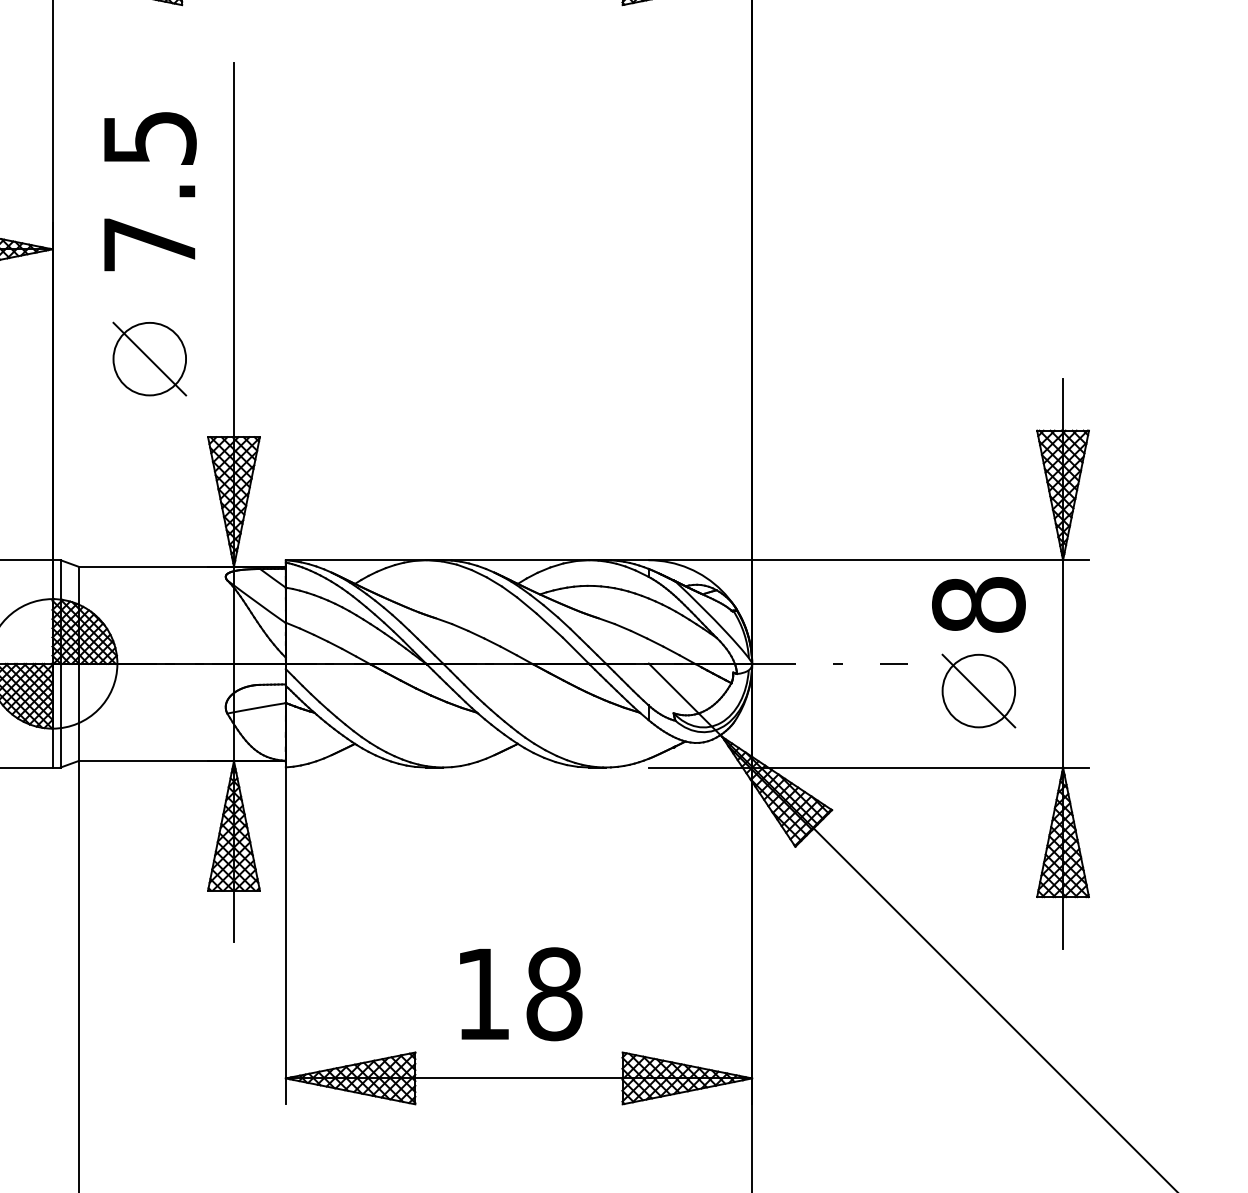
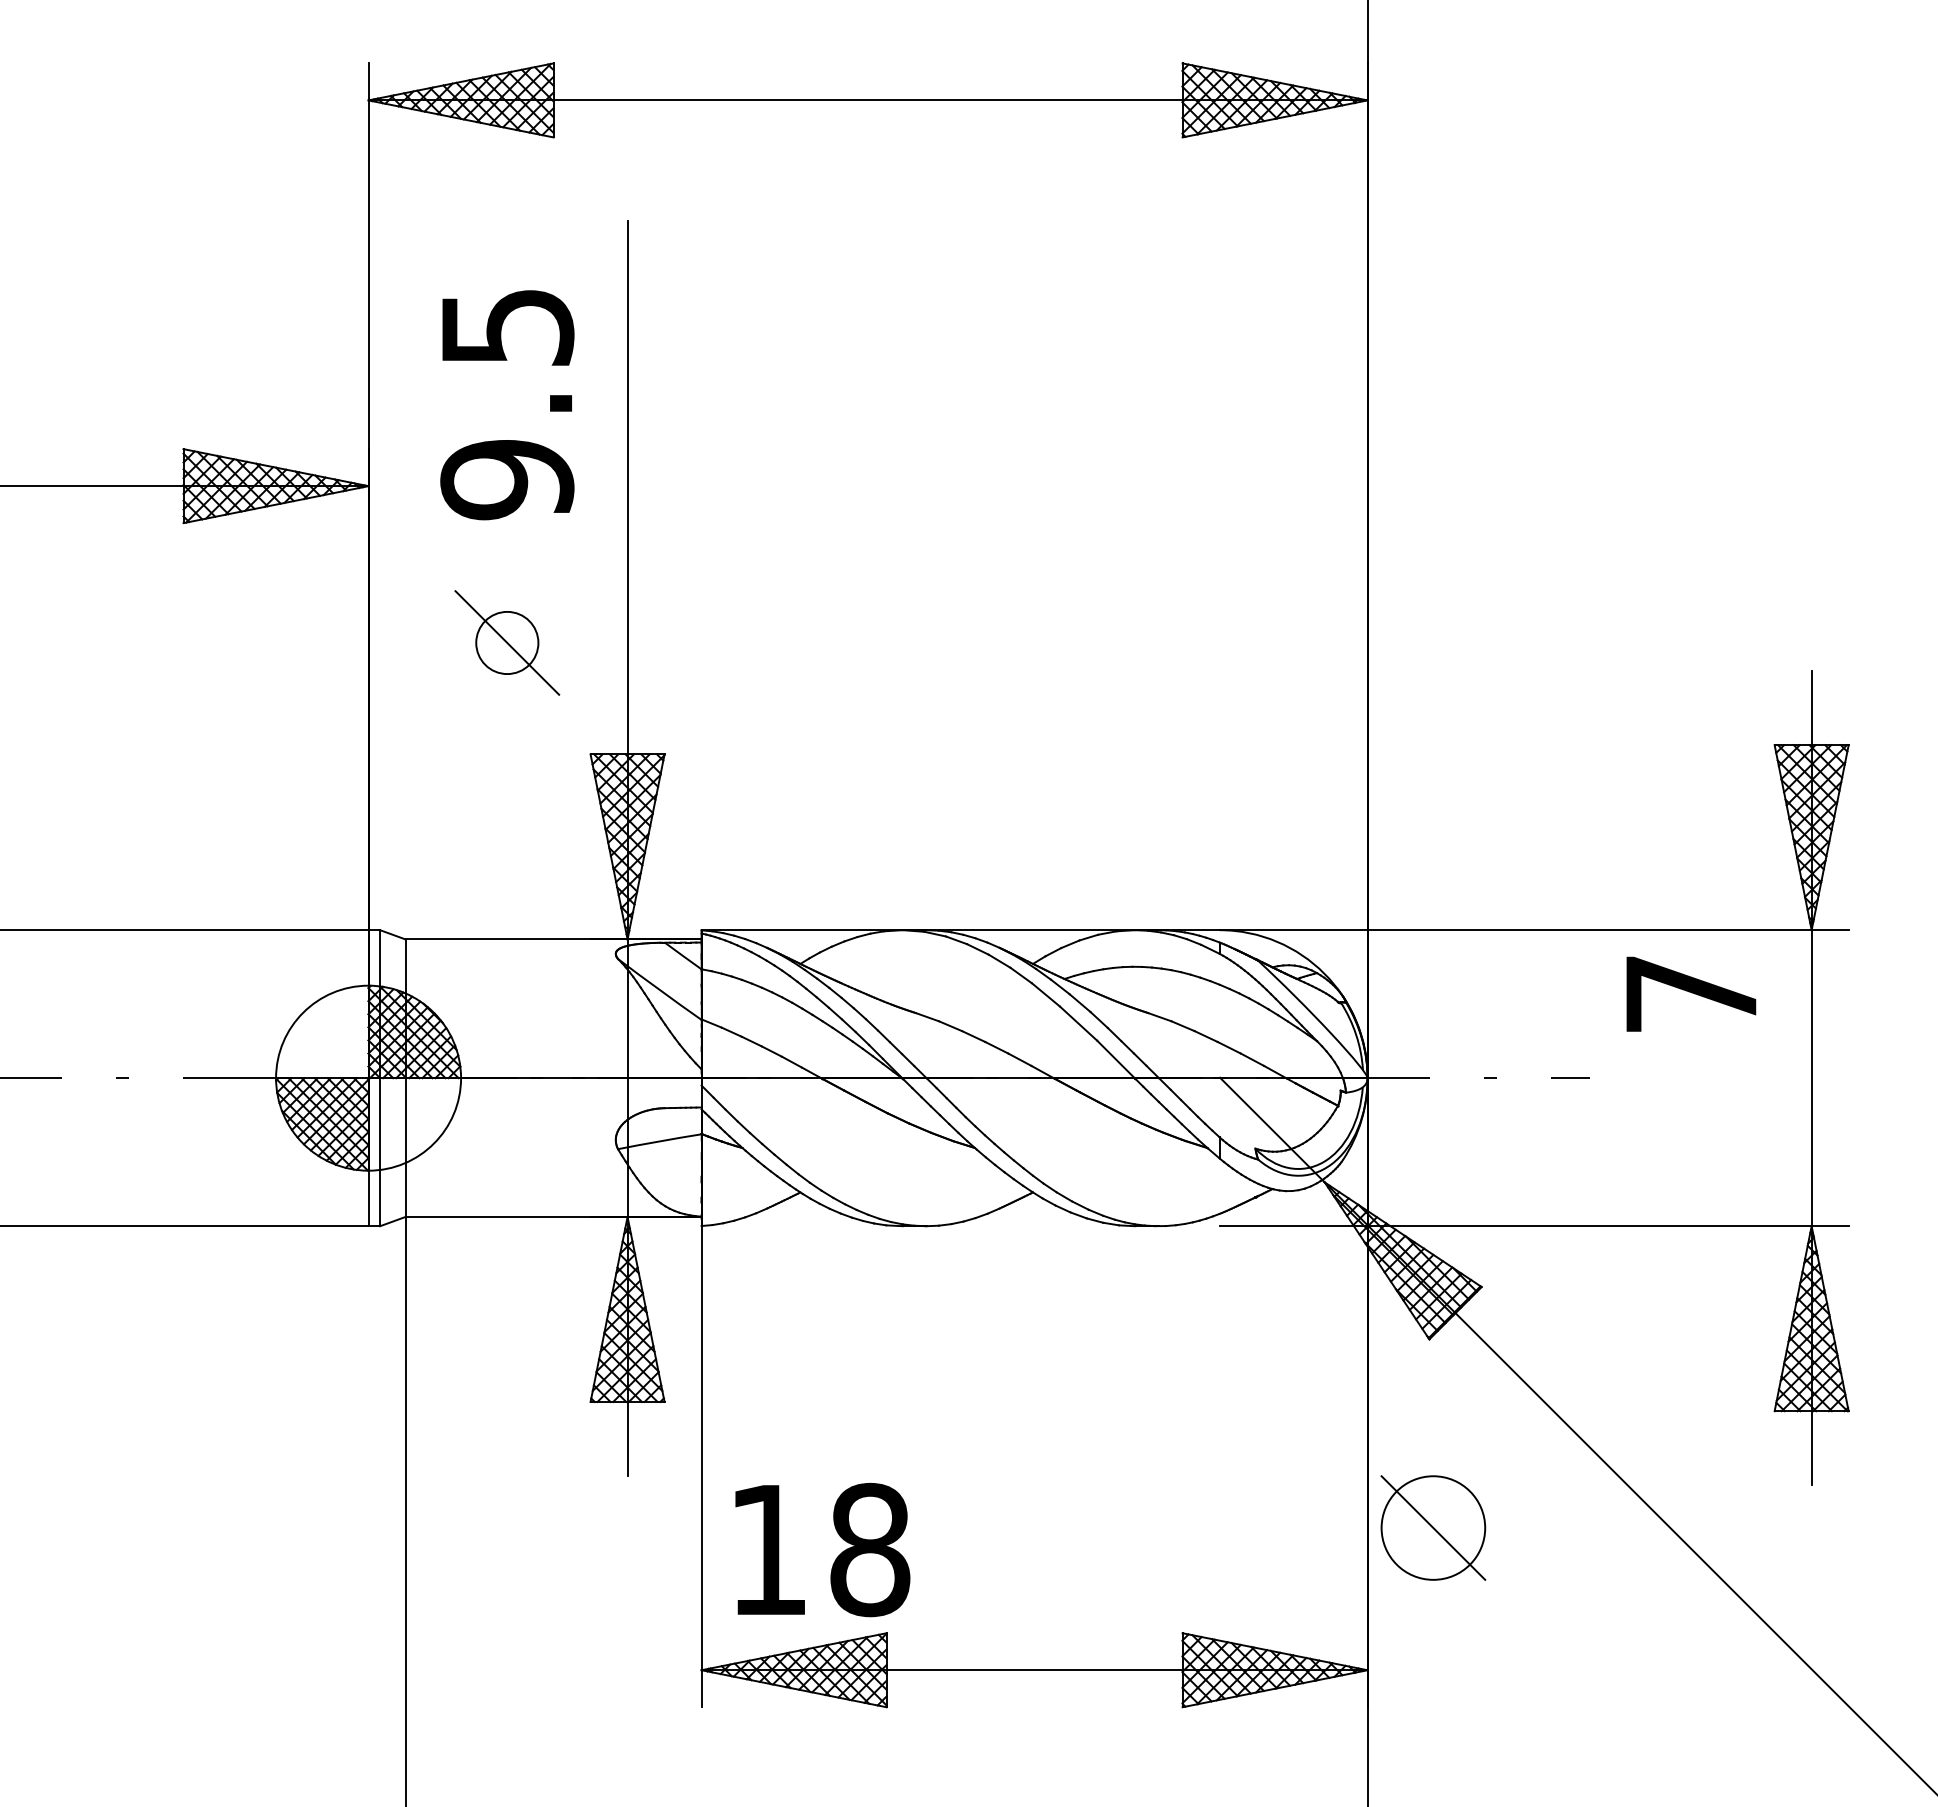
text: (149, 245) -> (507, 480), 7.5 -> 9.5
circle: (149, 358) -> (507, 642), size x0.6
text: (978, 604) -> (1691, 993), 8 -> 7
part: (978, 690) -> (1433, 1527), moved
text: (521, 994) -> (822, 1550), moved

